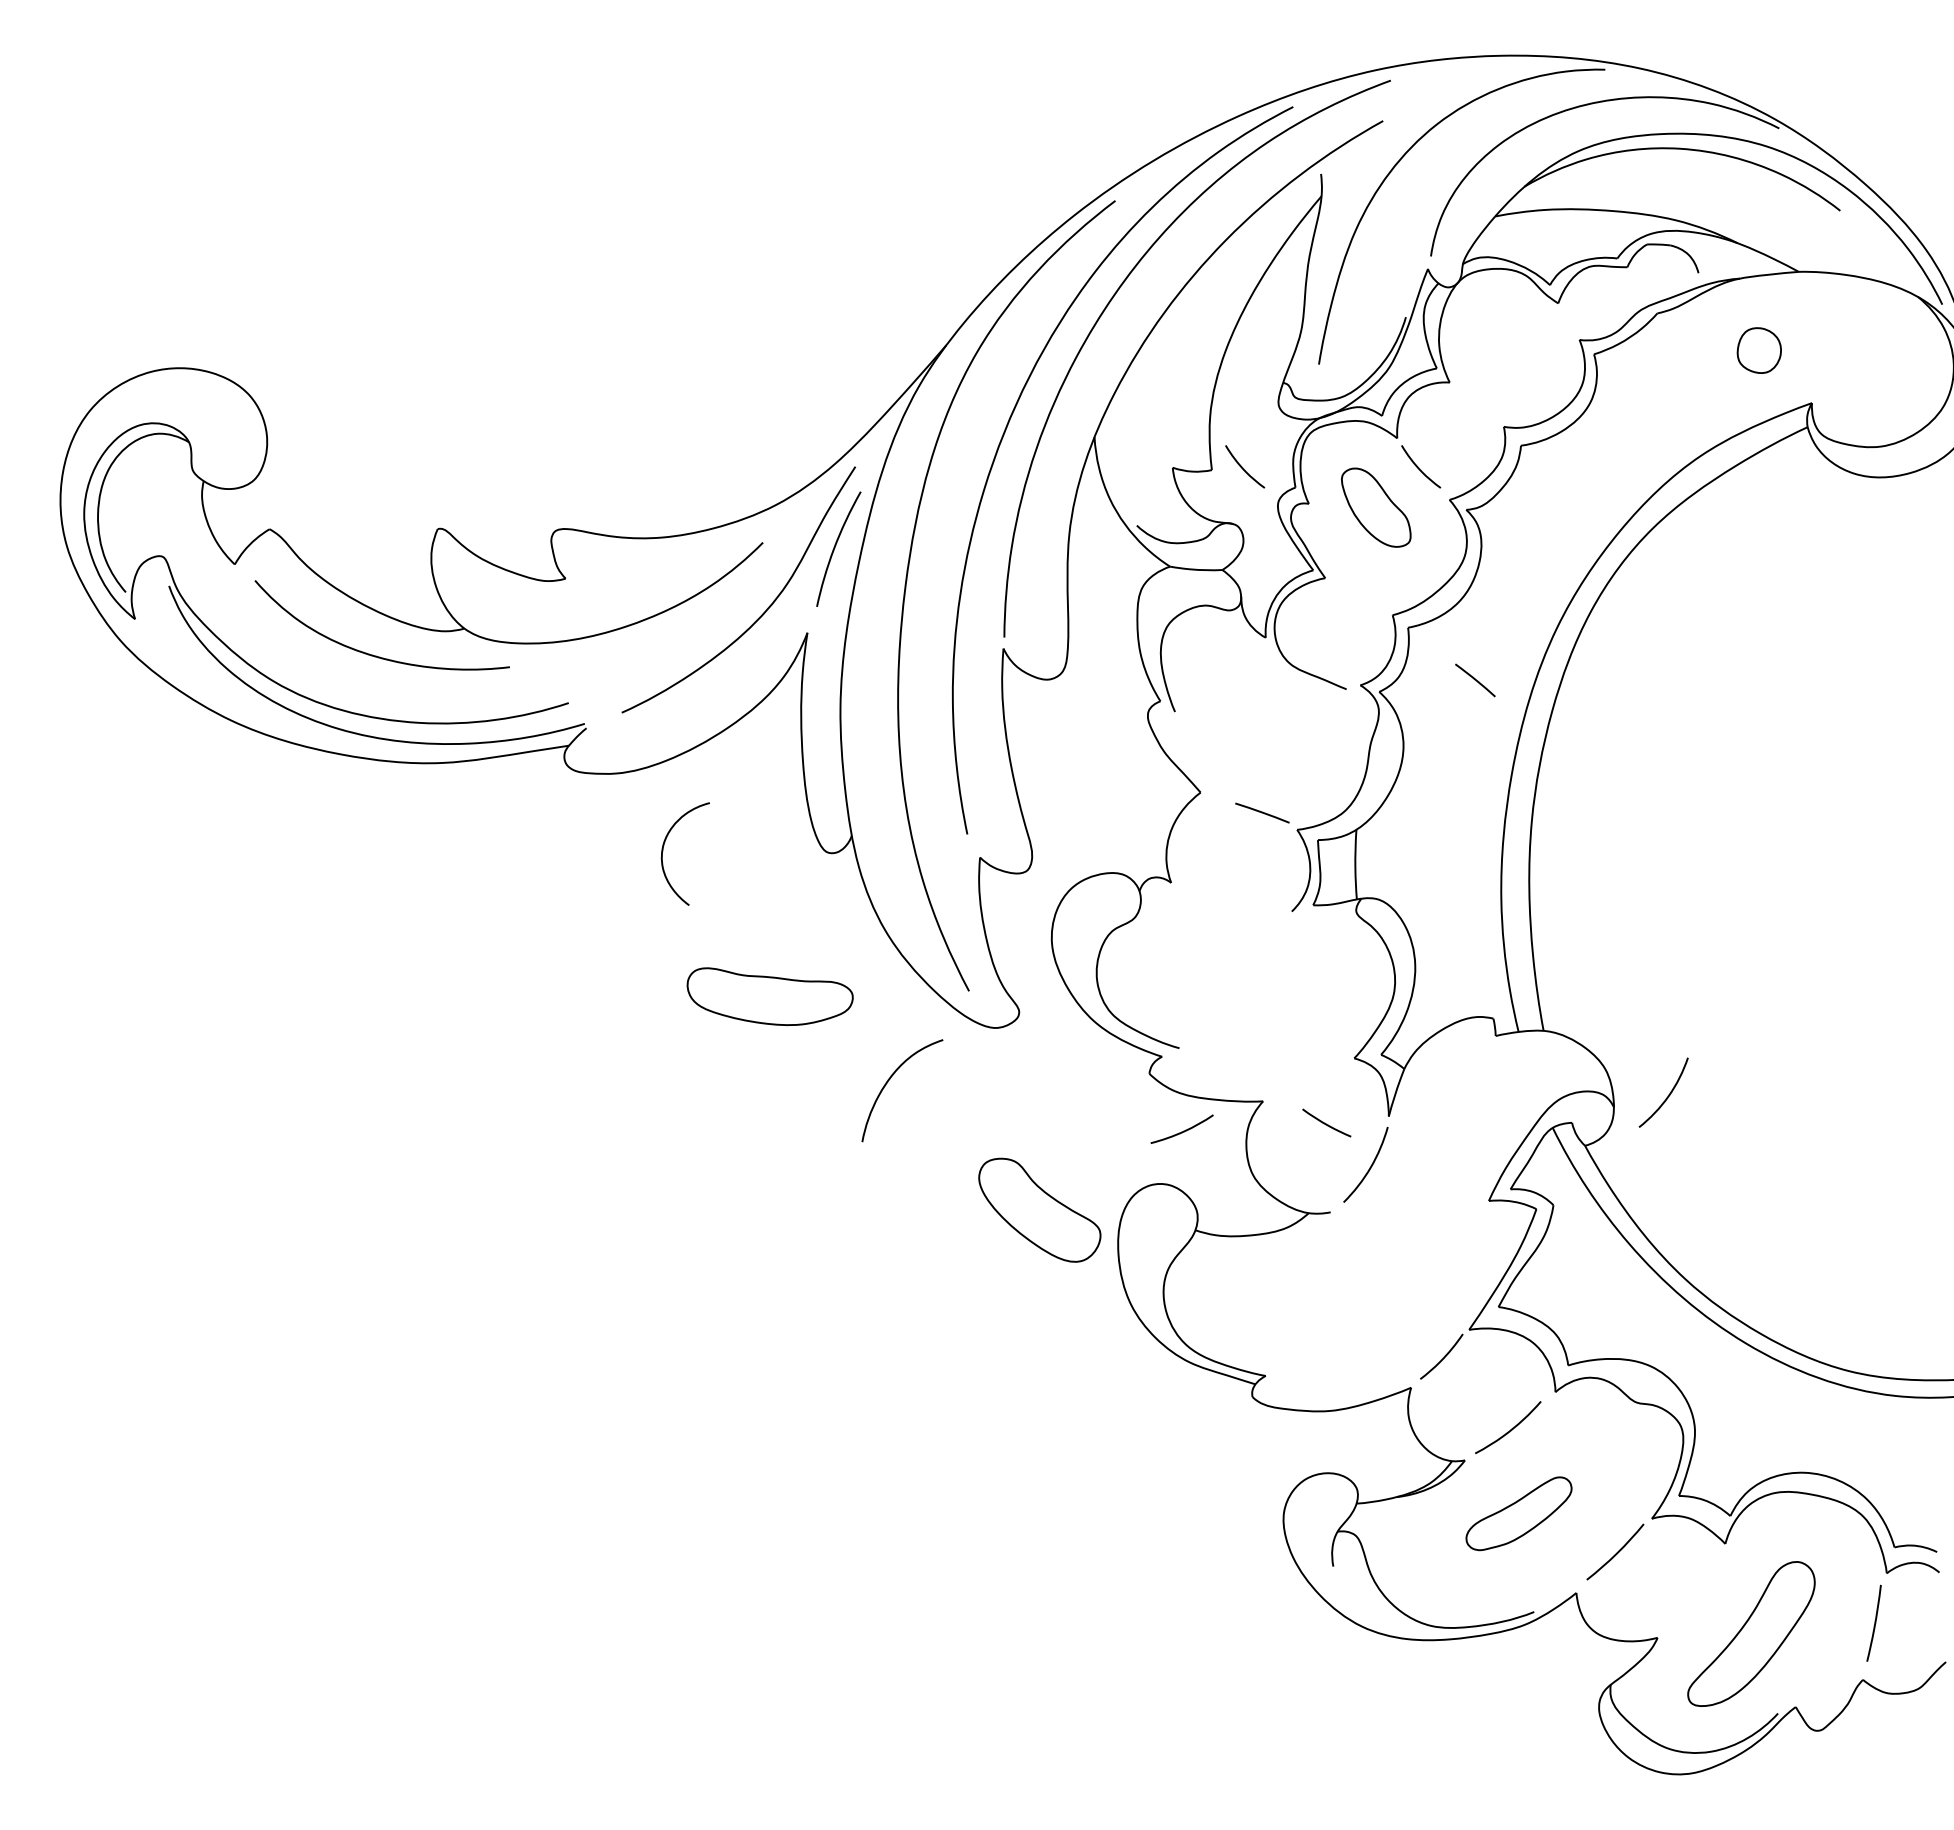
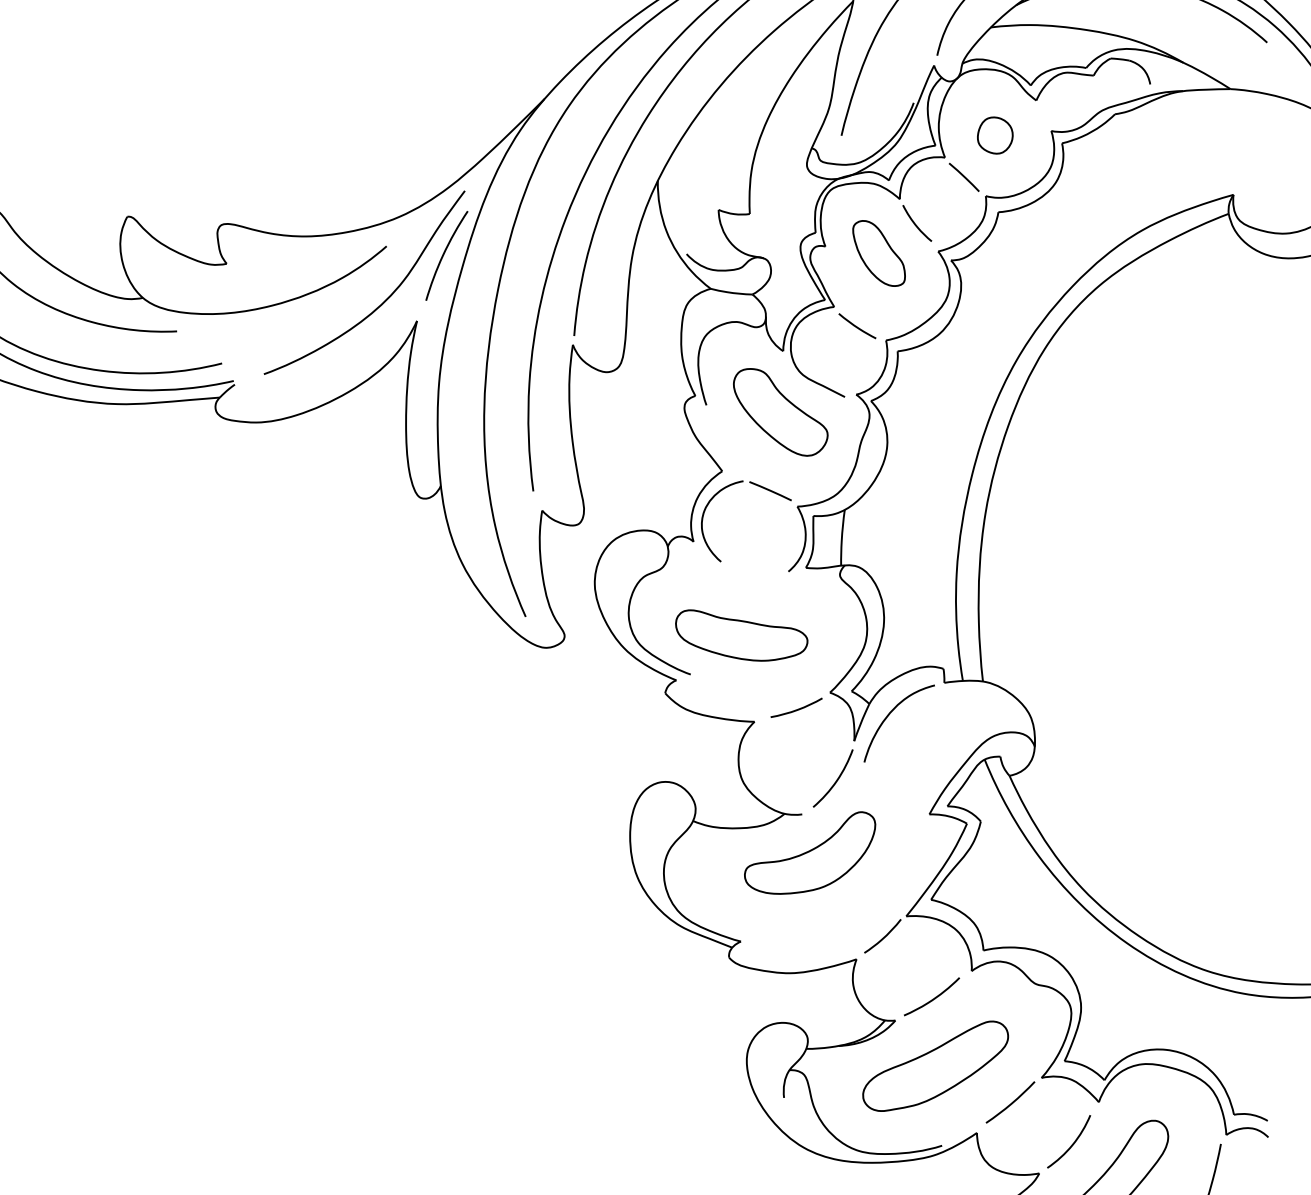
part: (1758, 350) -> (994, 135), moved
curve: (1243, 467) -> (775, 213), removed
line: (1475, 680) -> (964, 177), moved
curve: (663, 851) -> (703, 517), moved
part: (769, 996) -> (740, 636), moved
curve: (888, 1082) -> (888, 716), moved
curve: (1668, 1094) -> (1072, 1143), moved
curve: (1326, 1123) -> (857, 326), moved
curve: (1183, 1130) -> (797, 708), moved
part: (1039, 1209) -> (780, 411), moved
part: (1343, 1258) -> (809, 852), added
part: (1518, 1513) -> (935, 1066), size x1.67

